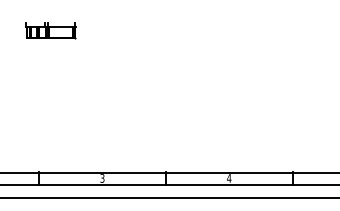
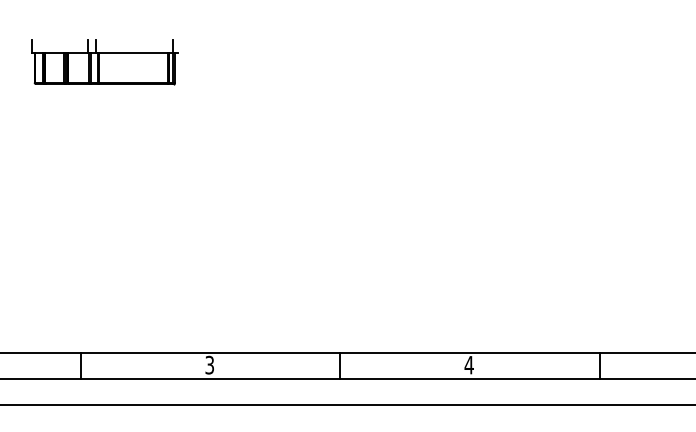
part: (50, 30) -> (103, 62), size x1.43

